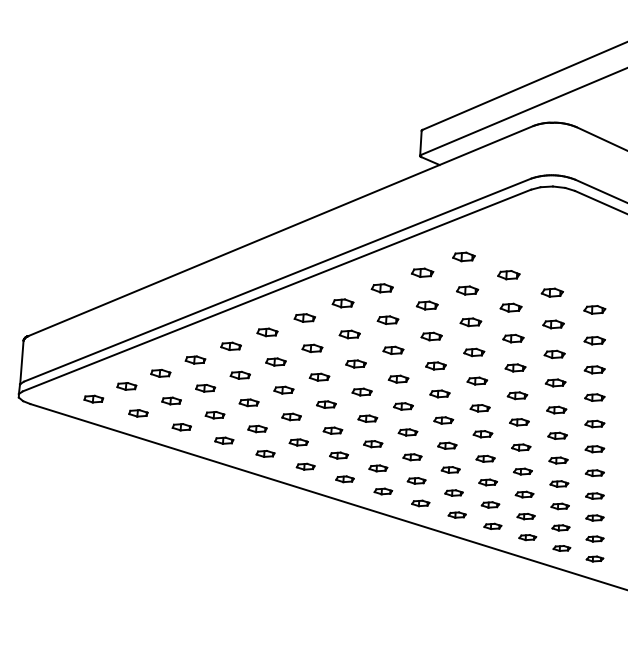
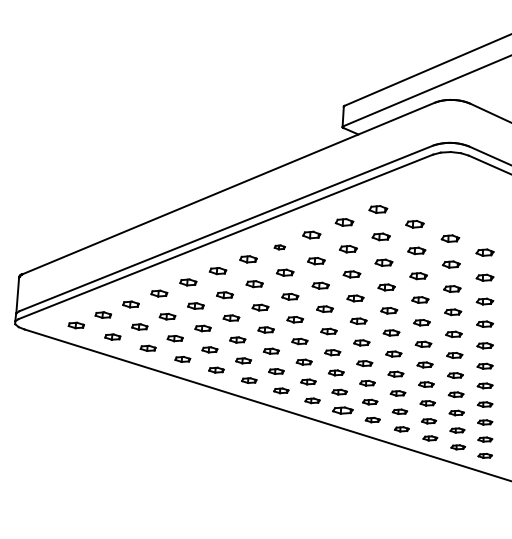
part: (342, 303) -> (279, 247), size x0.6
part: (421, 503) -> (343, 410), size x1.4

